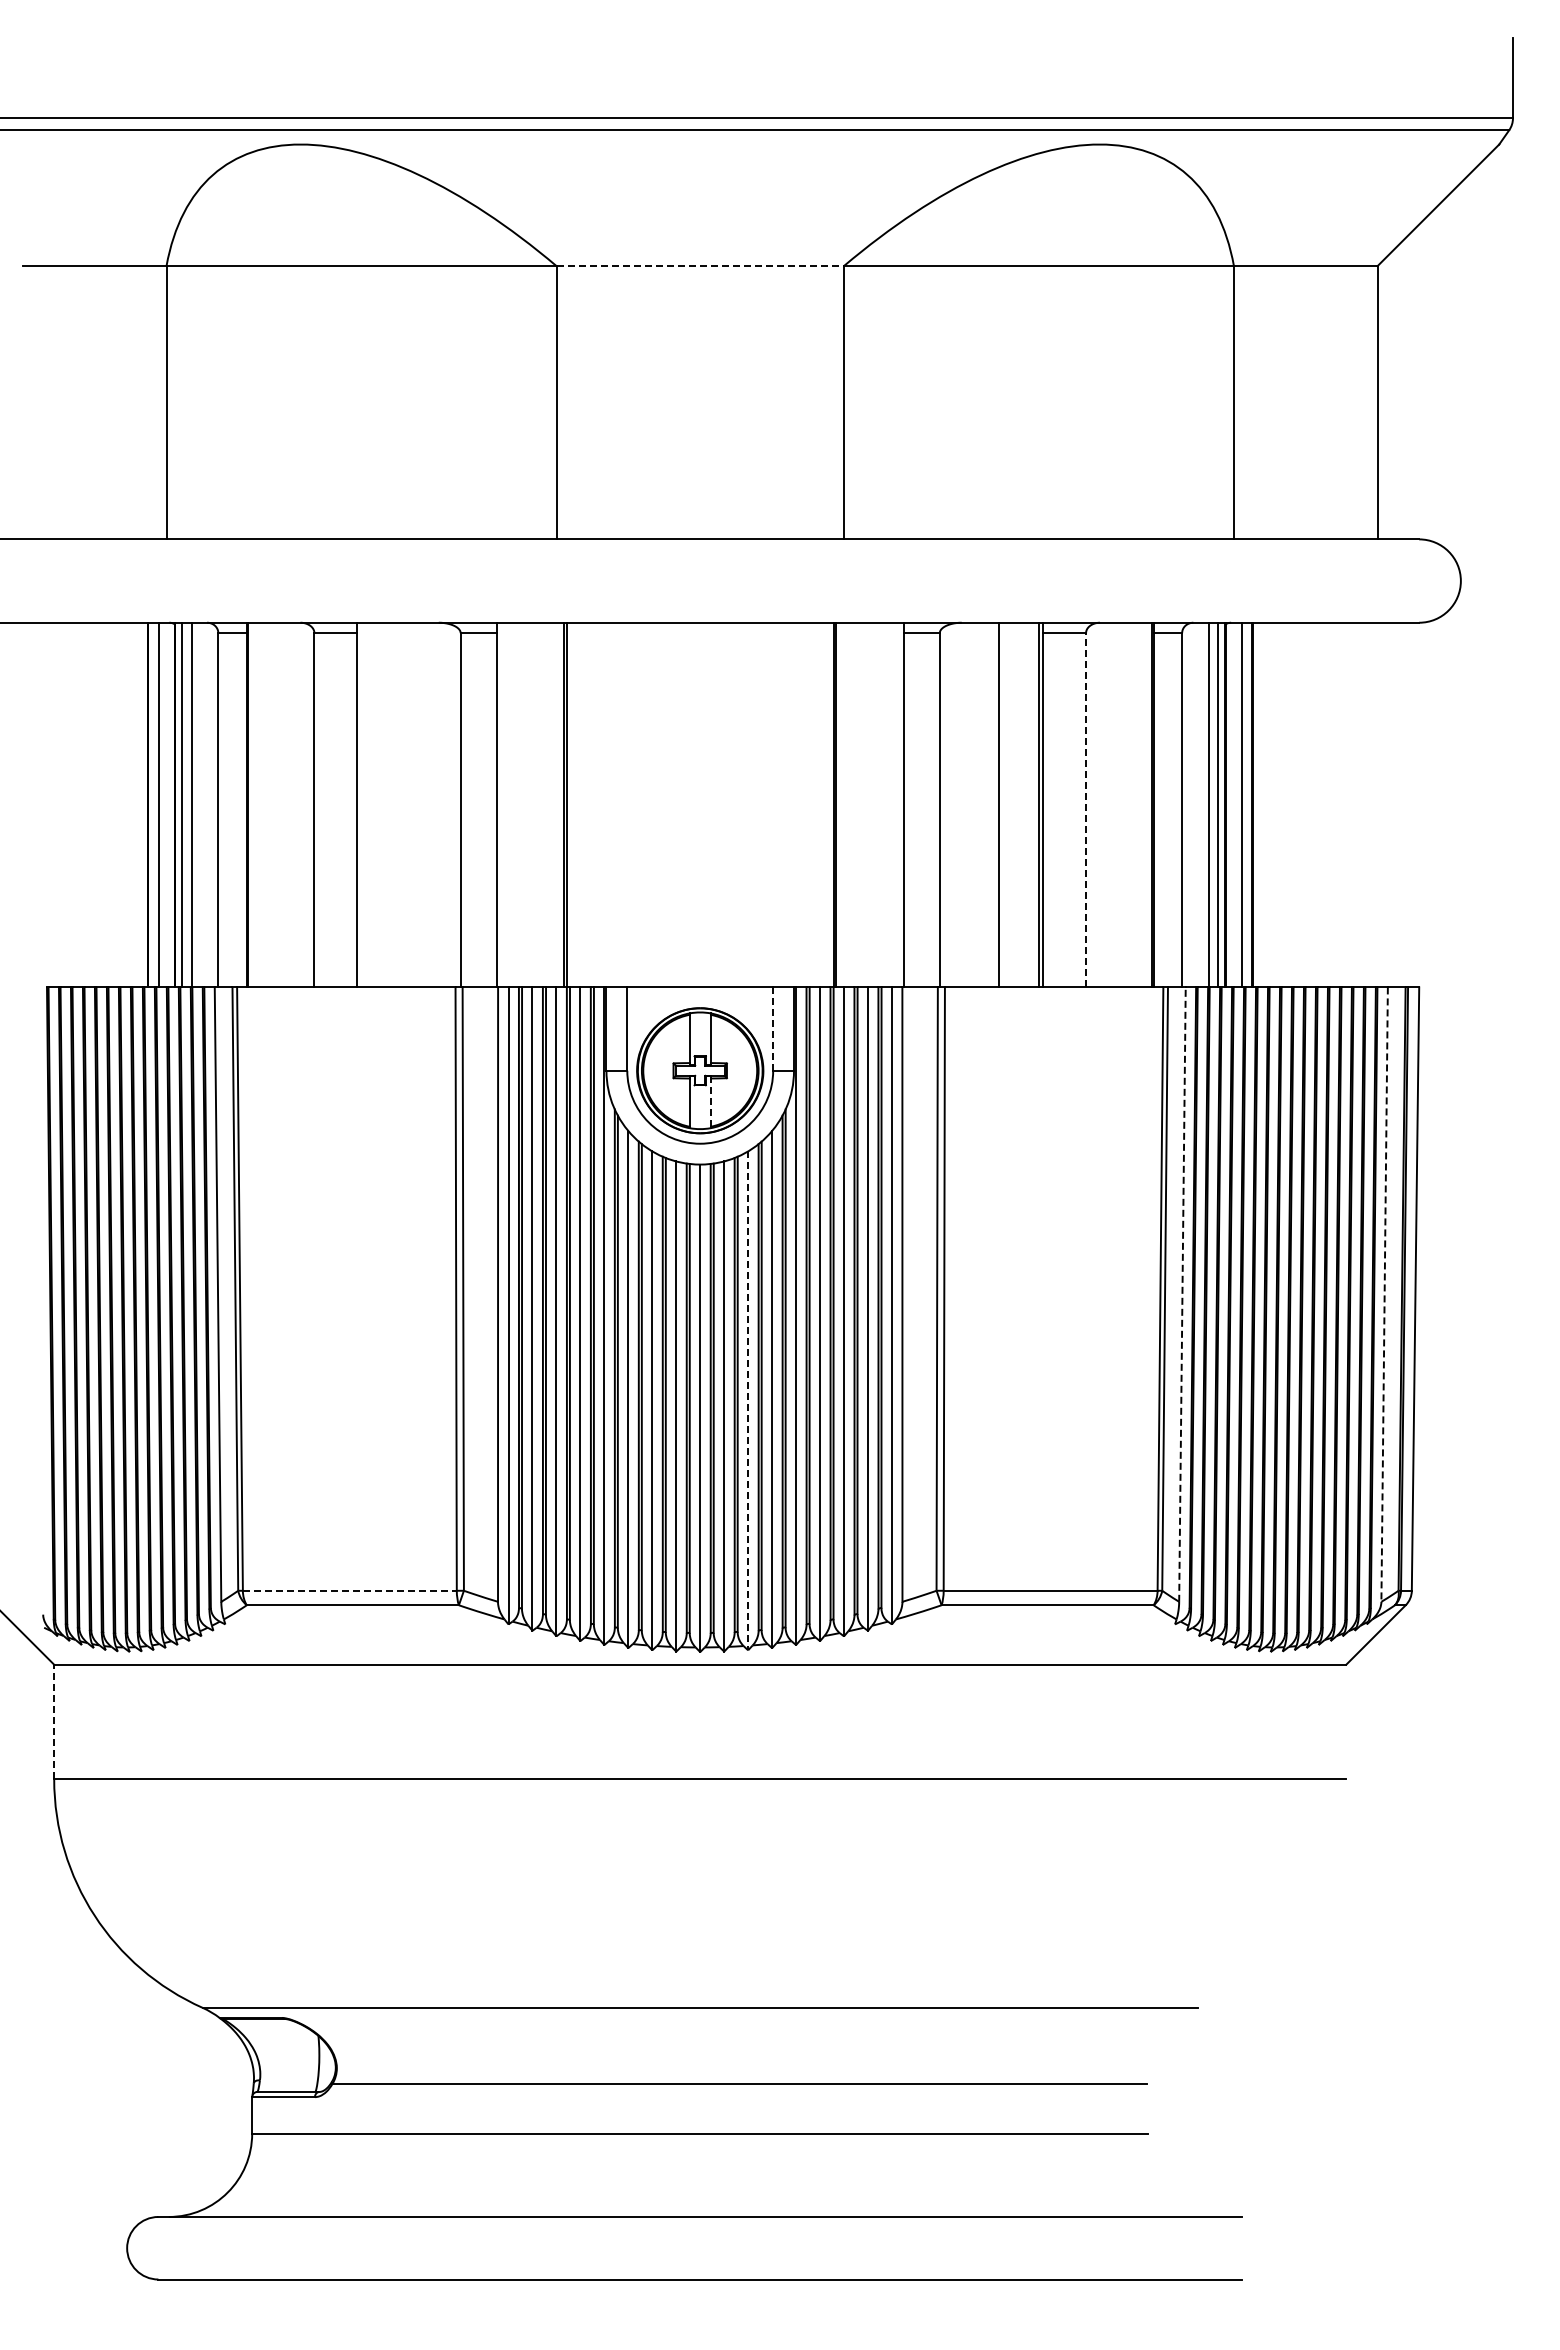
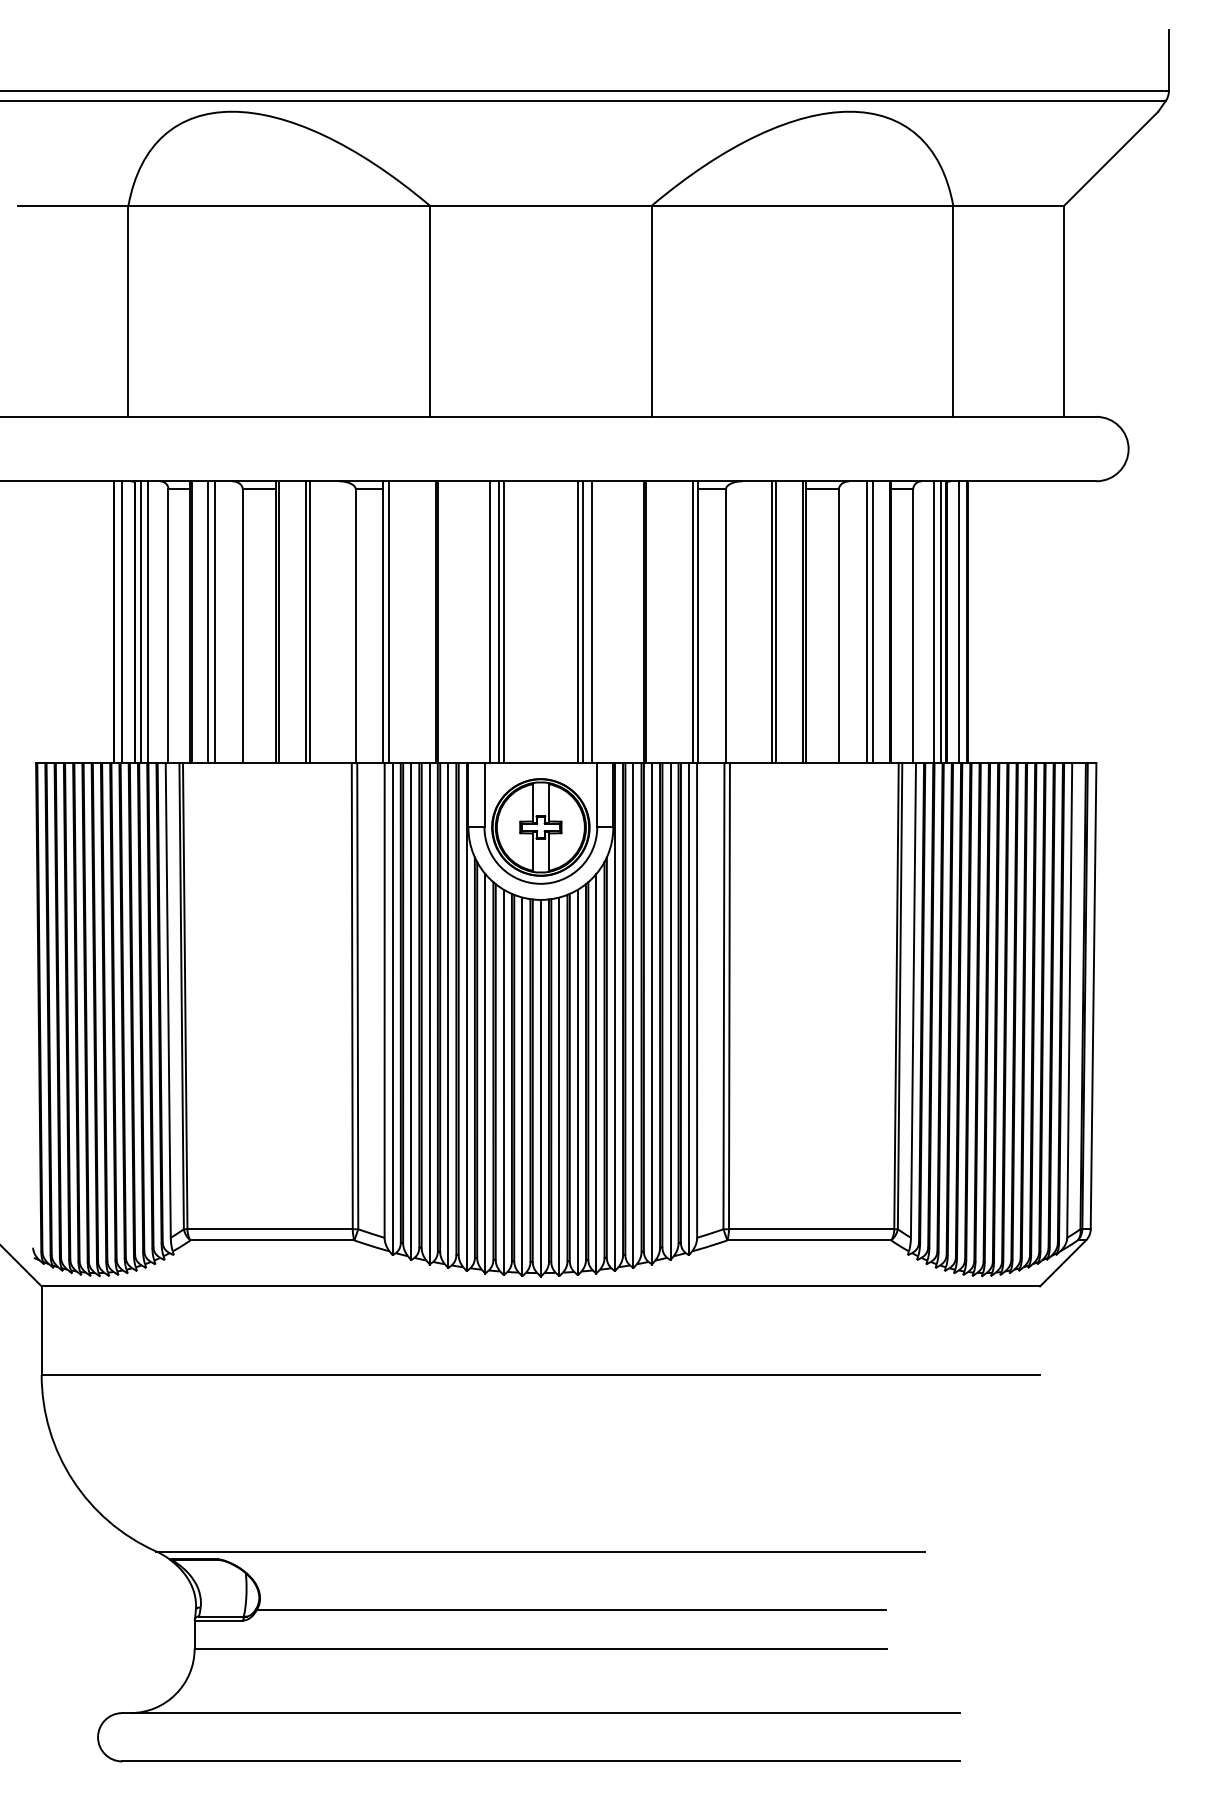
line: (700, 266) -> (541, 206), dashed -> solid
line: (270, 804) -> (208, 621), added
line: (278, 804) -> (214, 621), added
line: (361, 804) -> (279, 621), added
line: (396, 804) -> (306, 621), added
line: (401, 804) -> (310, 621), added
line: (503, 804) -> (388, 621), added
line: (633, 804) -> (489, 621), added
line: (645, 804) -> (498, 621), added
line: (651, 804) -> (503, 621), added
line: (748, 804) -> (578, 621), added
line: (755, 804) -> (583, 621), added
line: (766, 804) -> (592, 621), added
line: (897, 804) -> (693, 621), added
line: (1004, 804) -> (775, 621), added
line: (1122, 804) -> (867, 621), added
line: (1130, 804) -> (873, 621), added
line: (1086, 809) -> (839, 625), dashed -> solid
line: (773, 1029) -> (597, 795), dashed -> solid
line: (710, 1102) -> (548, 851), dashed -> solid
line: (1182, 1294) -> (913, 1000), dashed -> solid
line: (1384, 1295) -> (1069, 1001), dashed -> solid
line: (748, 1401) -> (578, 1083), dashed -> solid
line: (349, 1590) -> (269, 1229), dashed -> solid
line: (54, 1721) -> (41, 1330), dashed -> solid

